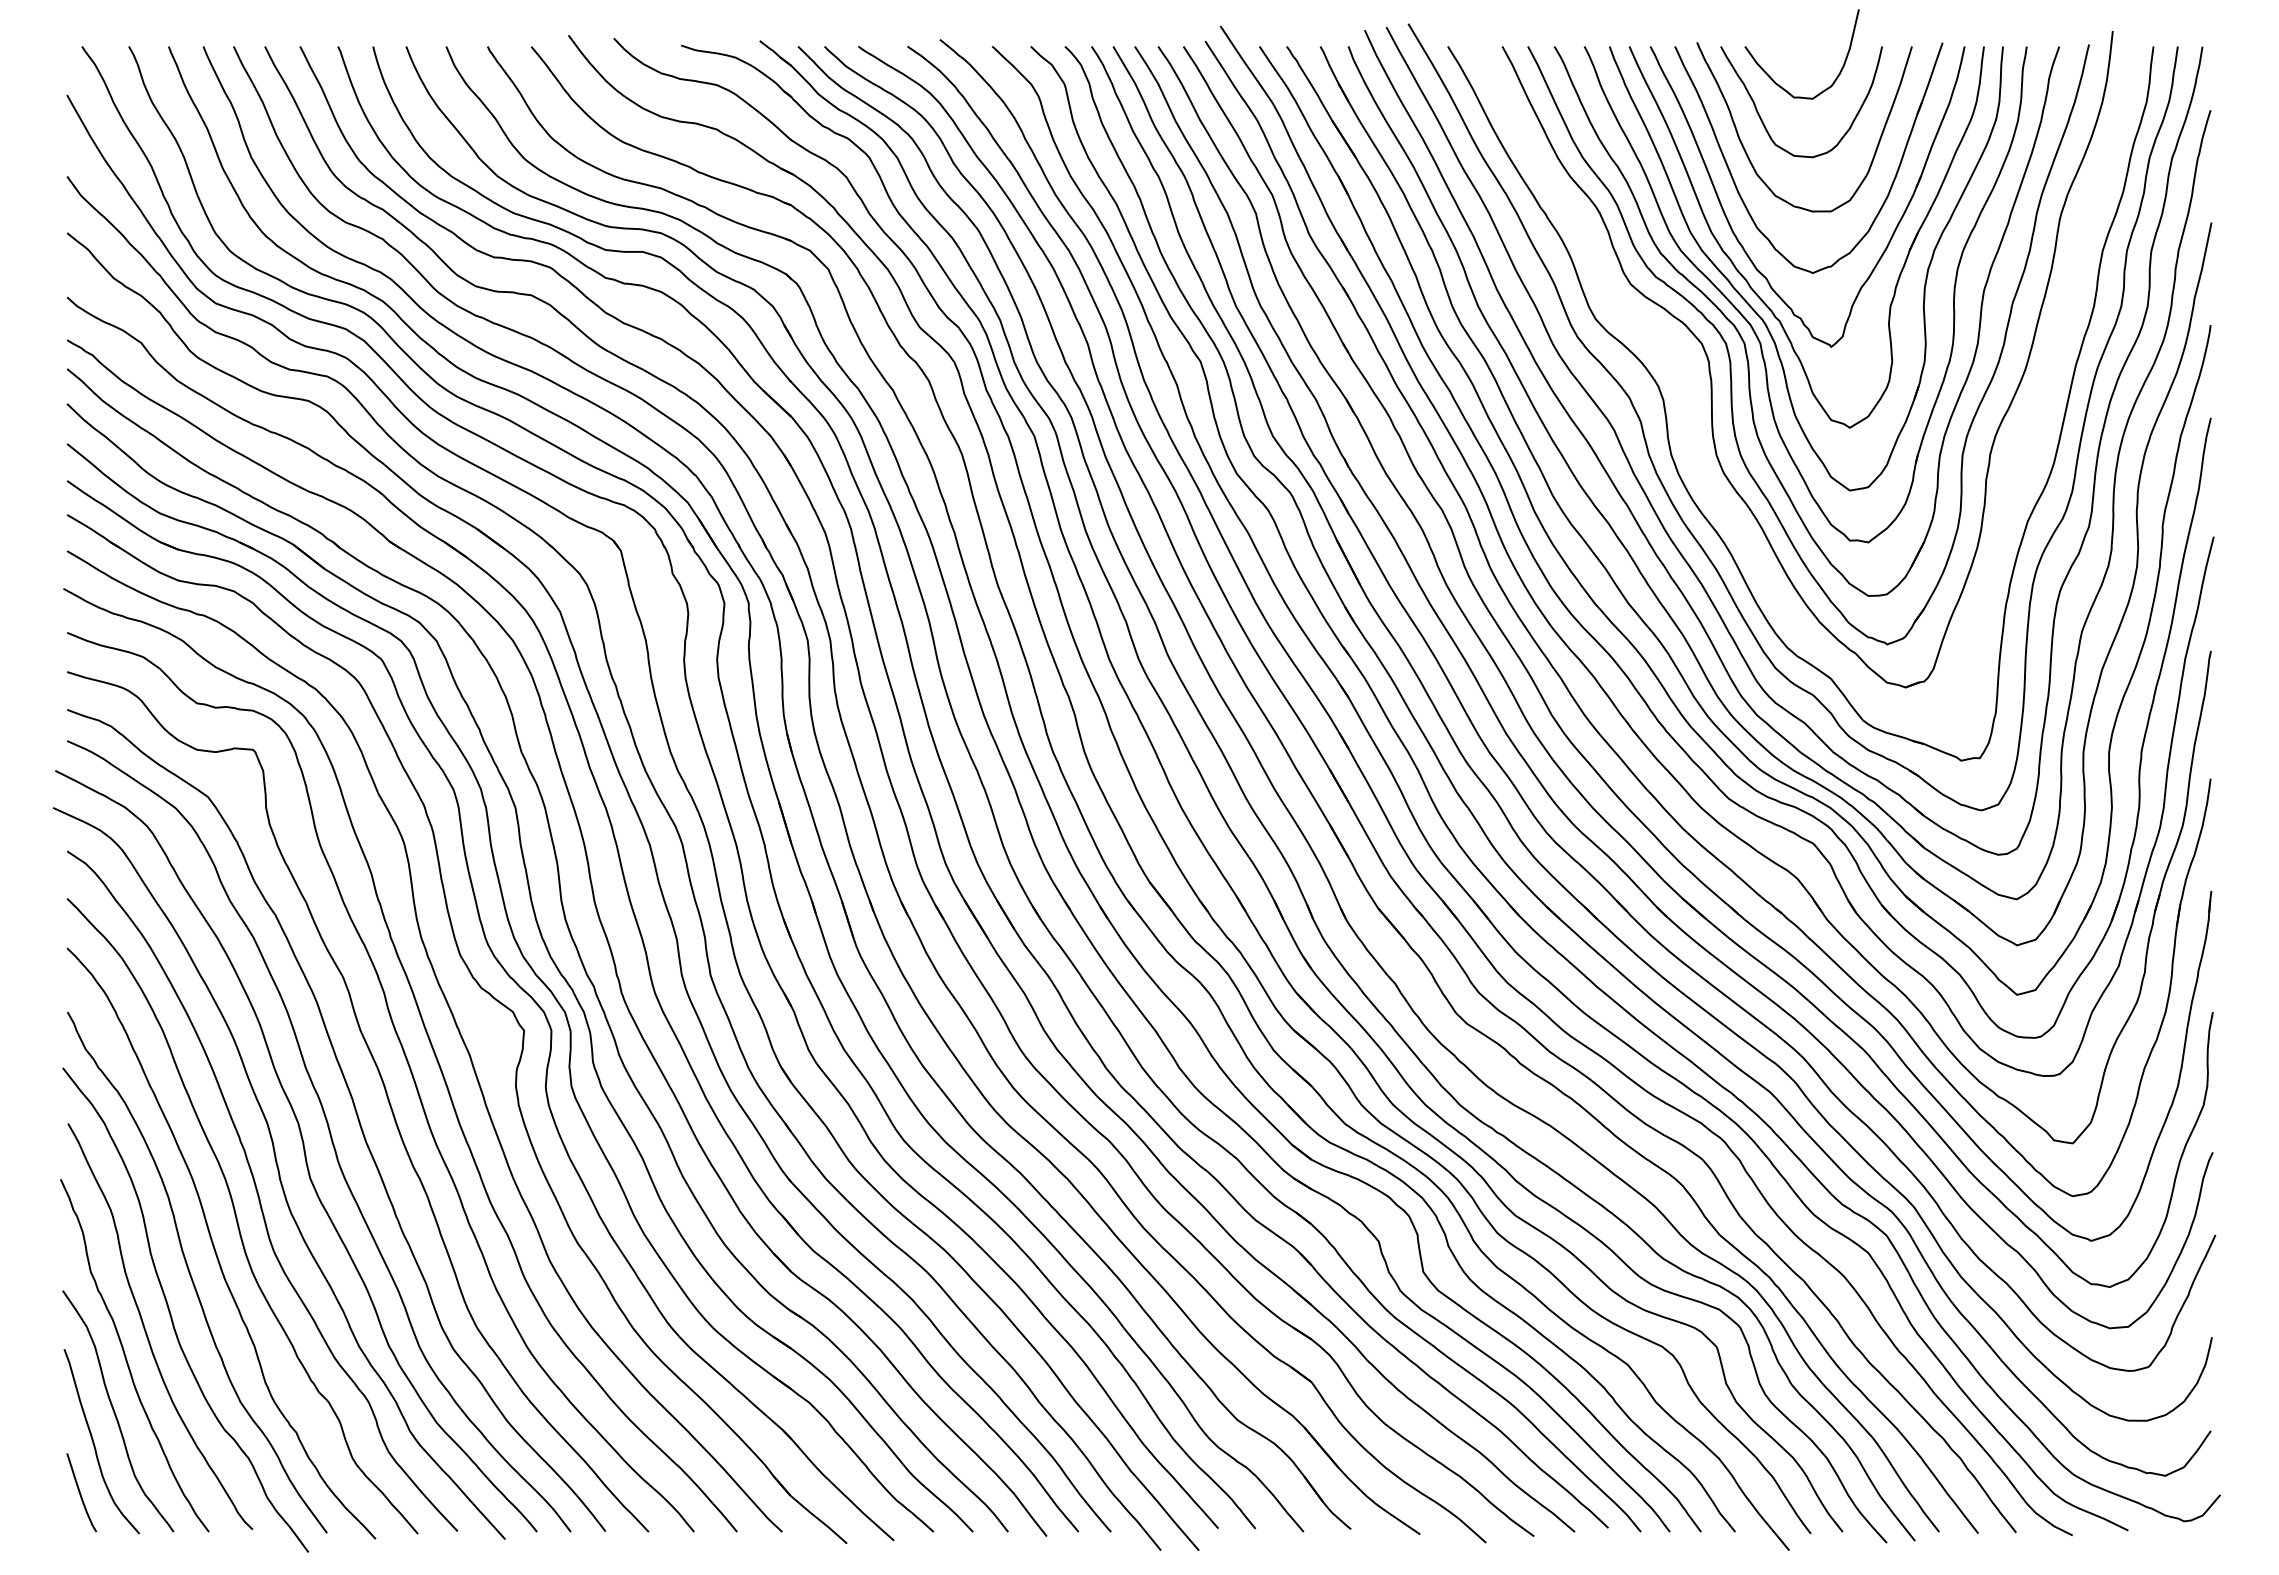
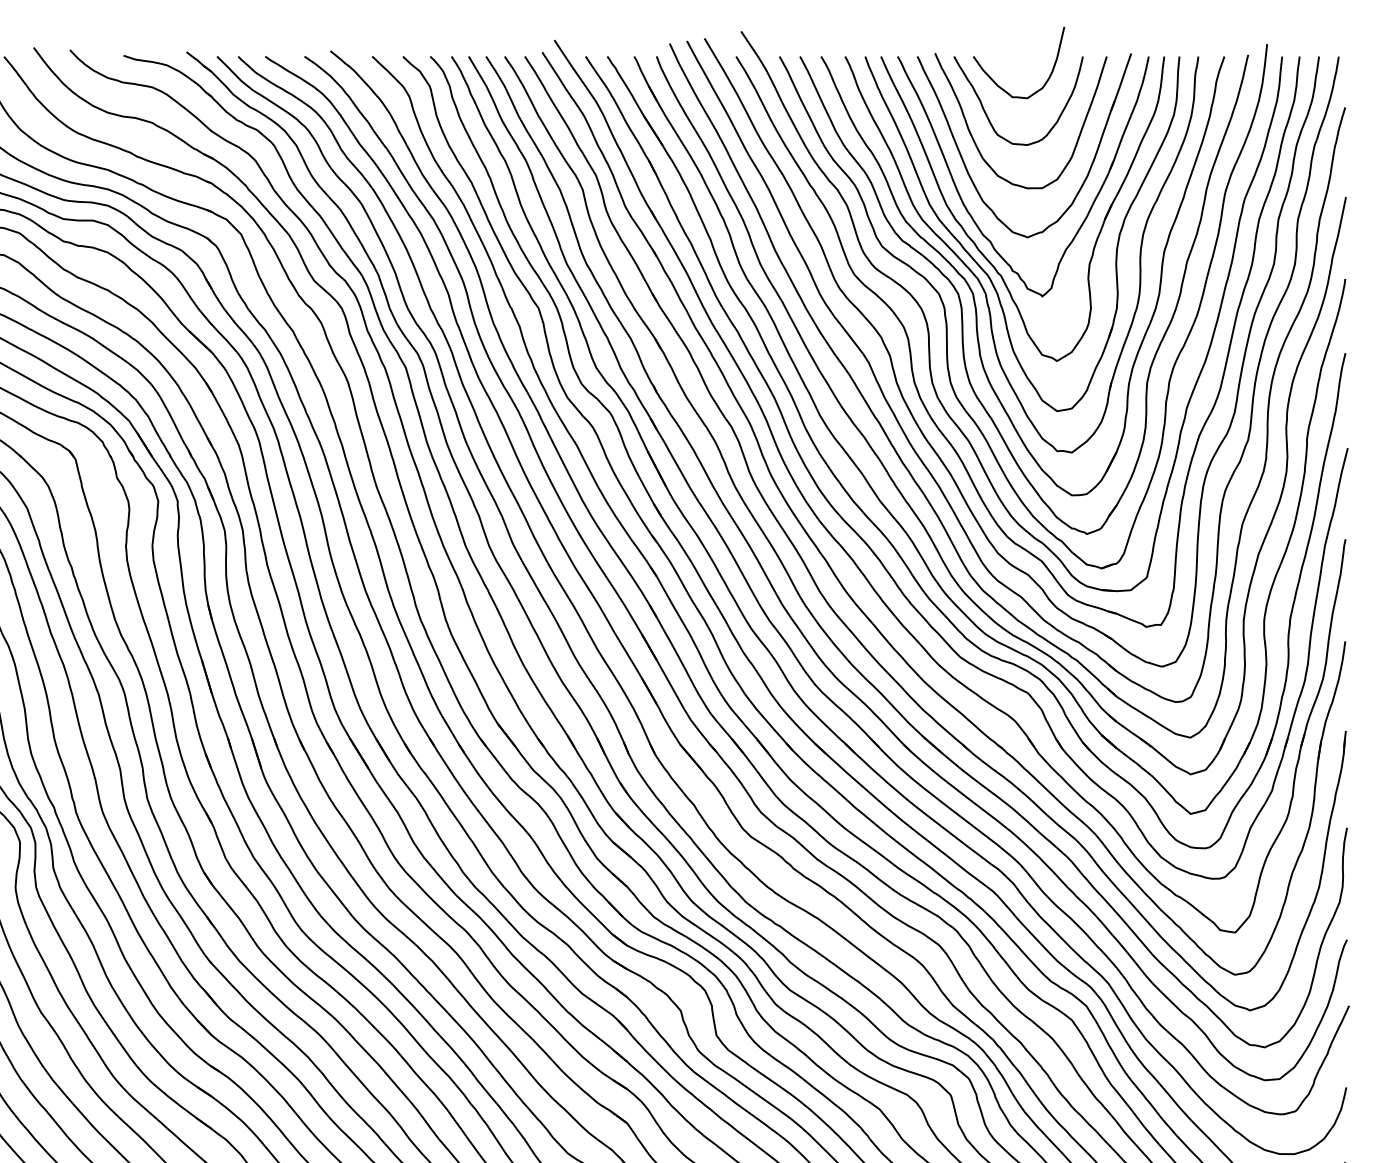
part: (1688, 382) -> (928, 324), added

